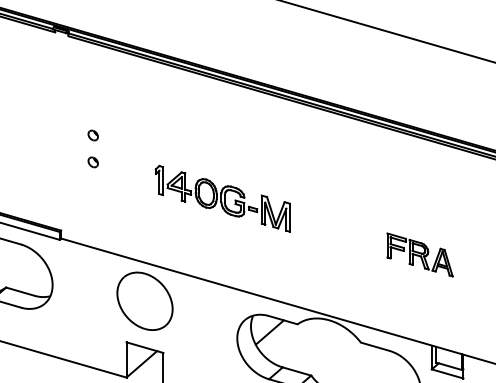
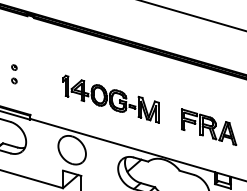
part: (93, 149) -> (14, 74), moved
part: (221, 197) -> (110, 98), size x1.43
part: (420, 253) -> (209, 126), size x1.67

